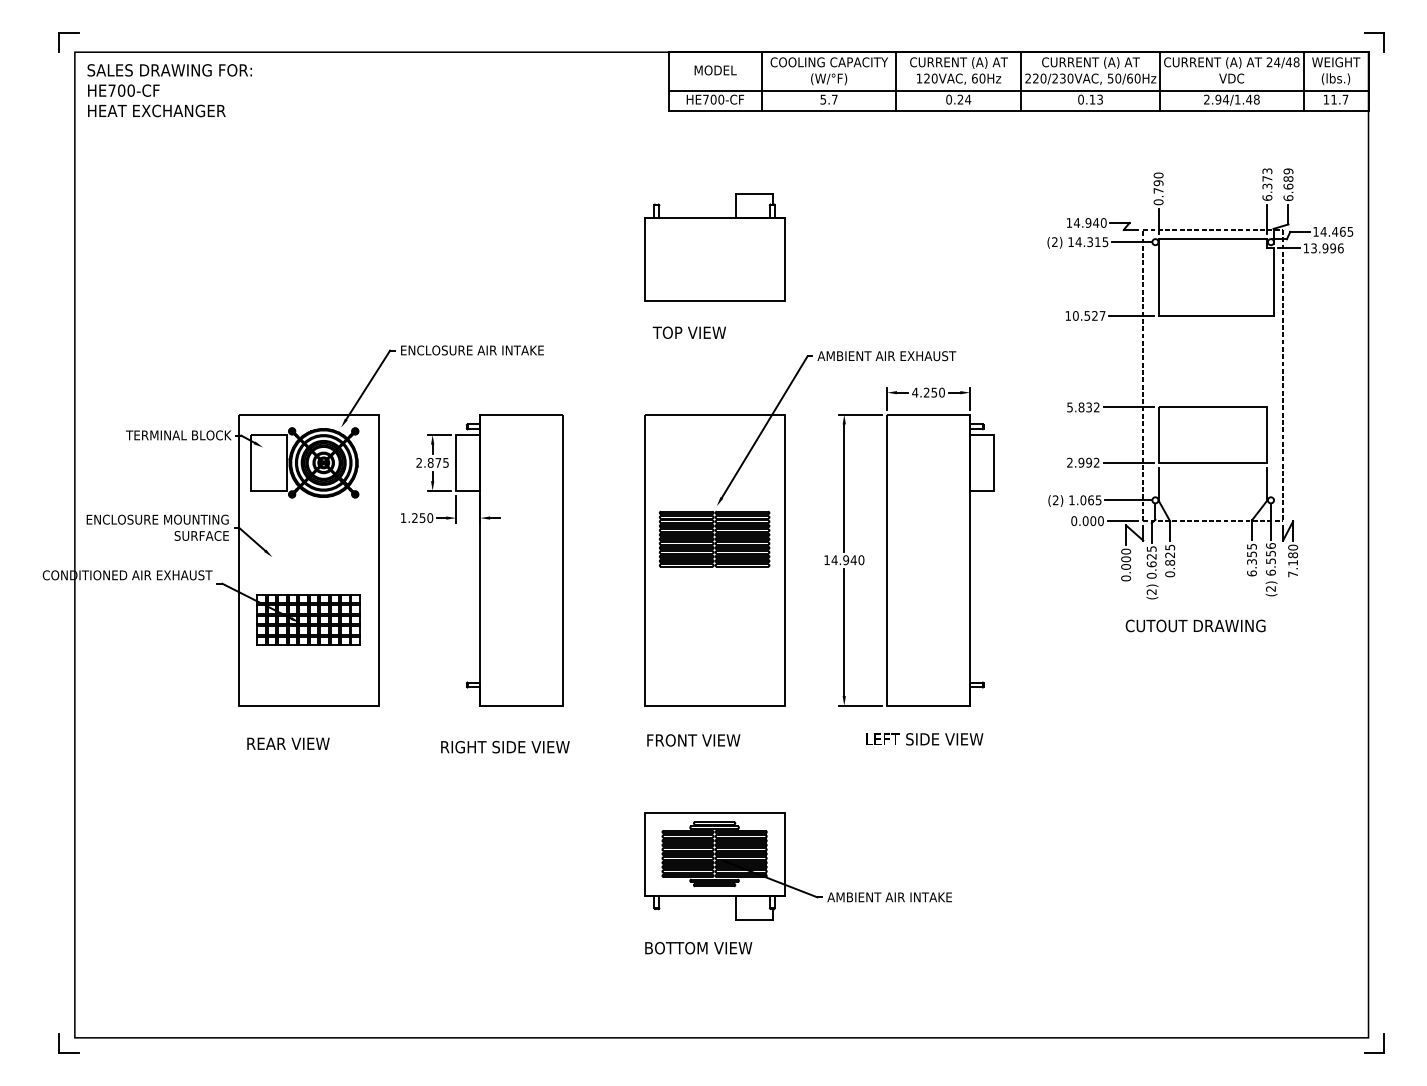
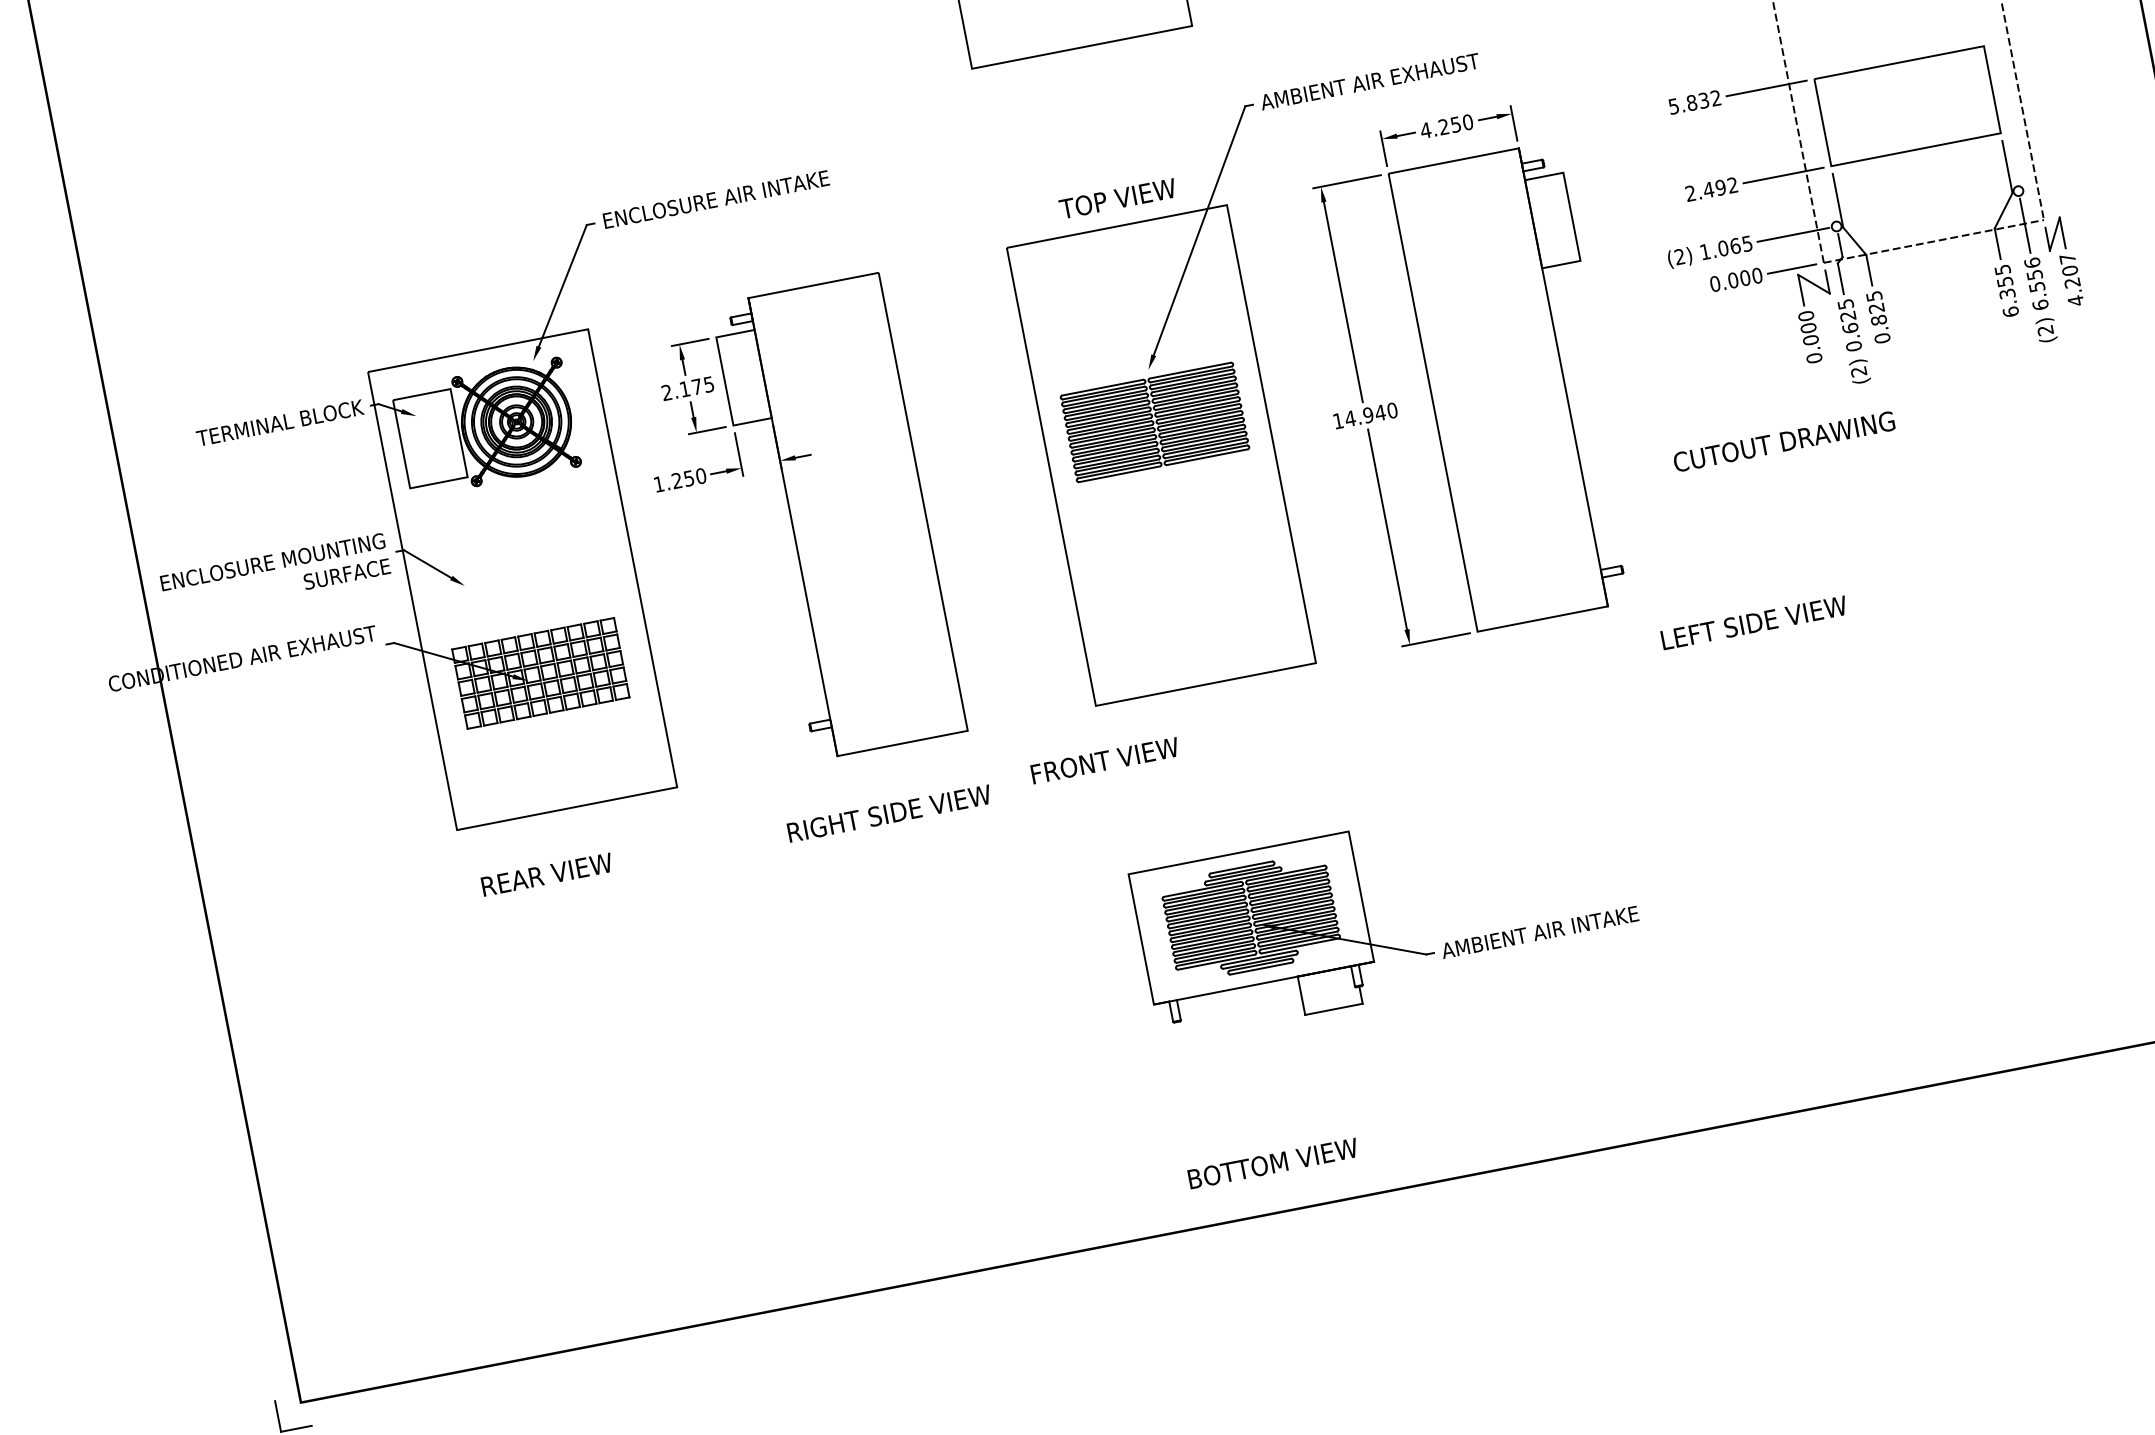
text: (688, 332) -> (1116, 198), moved
text: (430, 462) -> (684, 388), 2.875 -> 2.175
text: (1081, 462) -> (1708, 189), 2.992 -> 2.492
text: (1293, 560) -> (2072, 278), 7.180 -> 4.207
text: (1195, 625) -> (1783, 441), moved
text: (924, 739) -> (1753, 623), moved
text: (693, 740) -> (1104, 760), moved
text: (698, 948) -> (1272, 1164), moved

